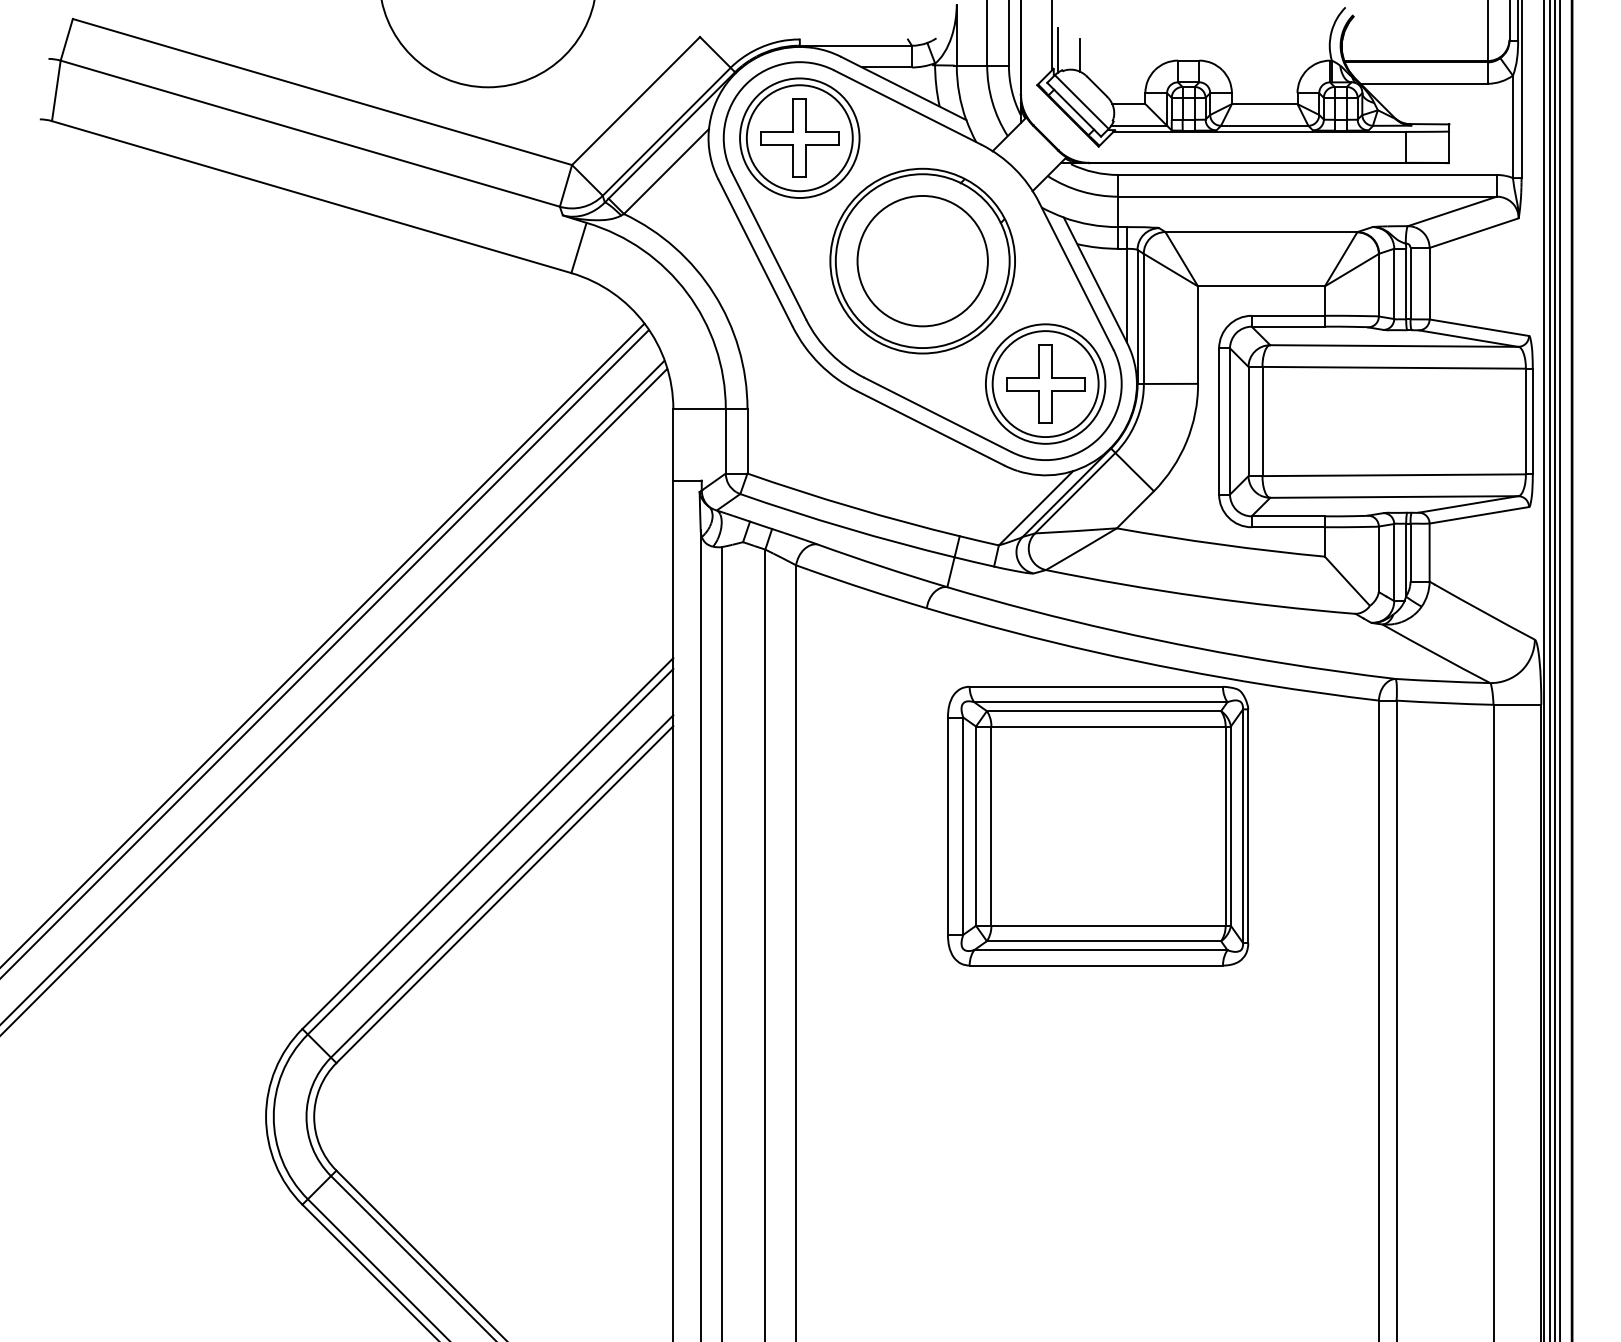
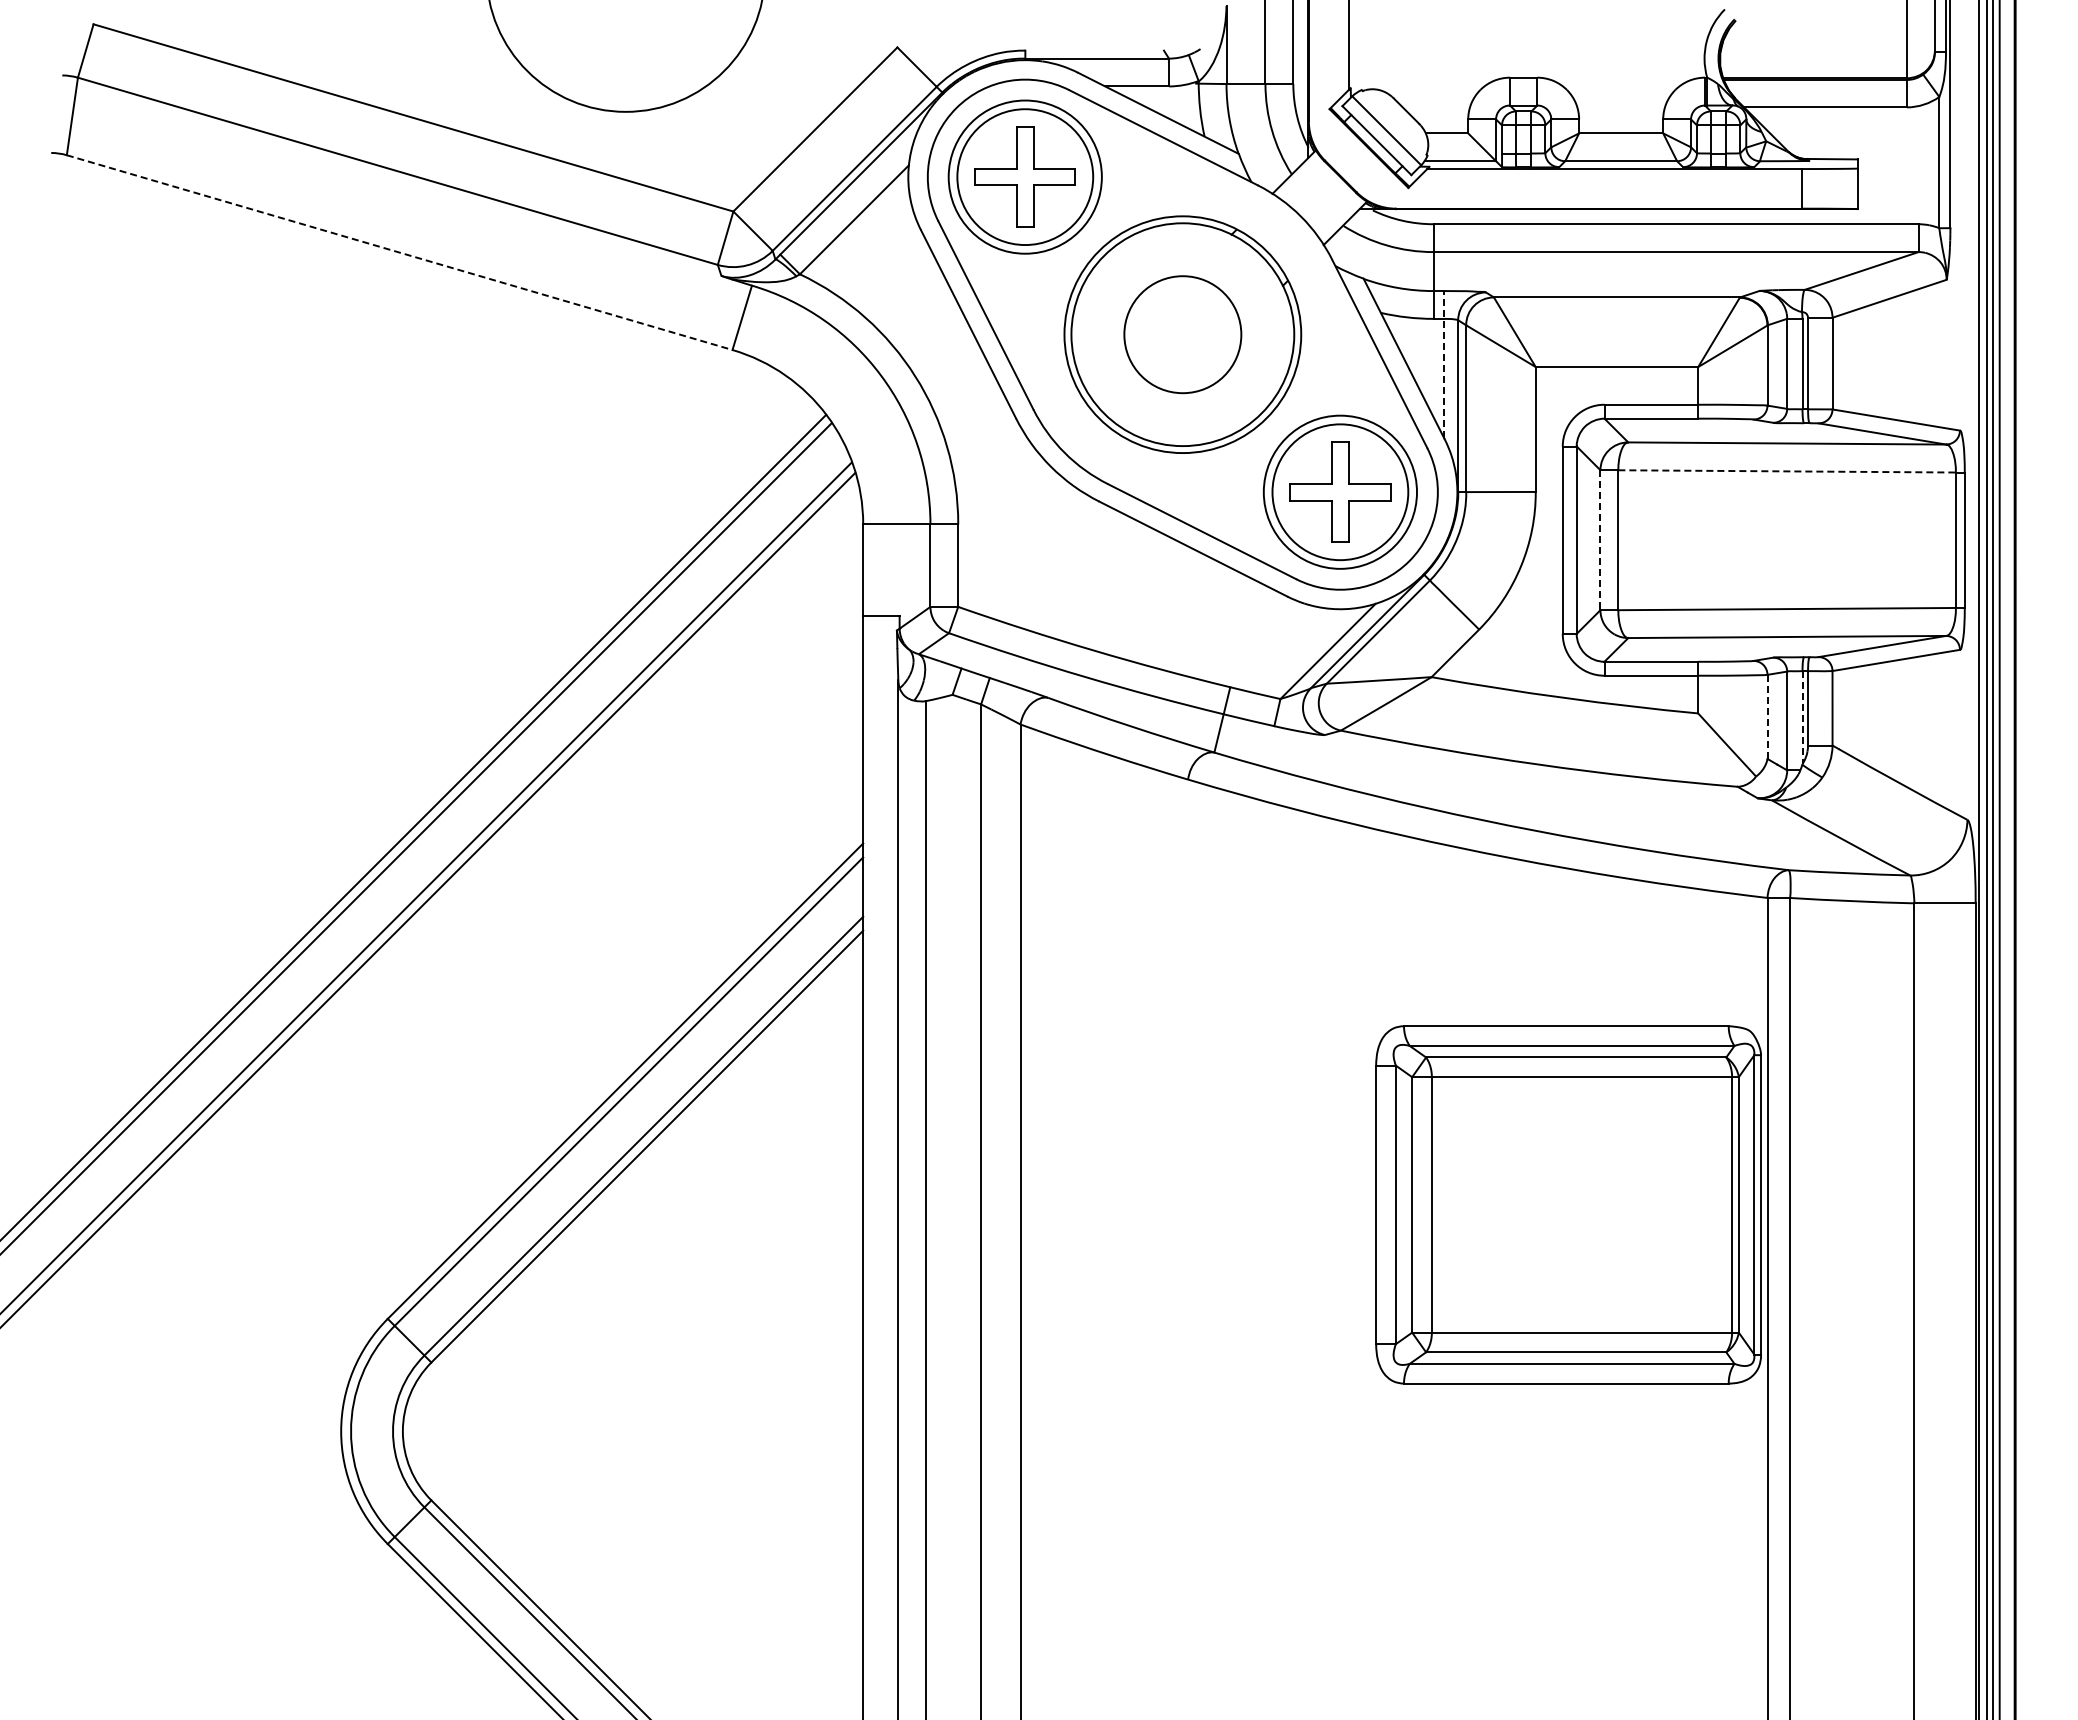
line: (1058, 50) -> (1356, 64), removed
line: (1080, 55) -> (1384, 70), removed
line: (311, 197) -> (399, 252), solid -> dashed
circle: (922, 261) -> (1182, 334), size x0.7
line: (1126, 284) -> (1444, 364), solid -> dashed
line: (1394, 367) -> (1787, 471), solid -> dashed
line: (1248, 421) -> (1600, 540), solid -> dashed
line: (1378, 559) -> (1767, 717), solid -> dashed
line: (1406, 560) -> (1802, 718), solid -> dashed
part: (1098, 825) -> (1568, 1204), moved

